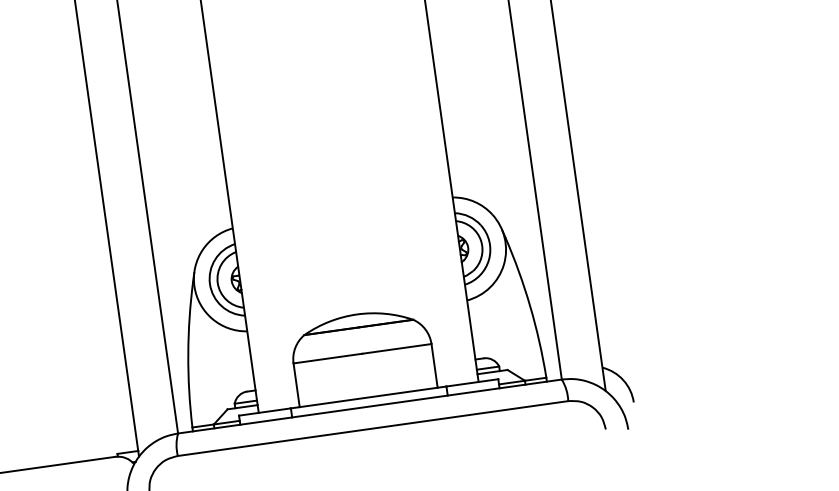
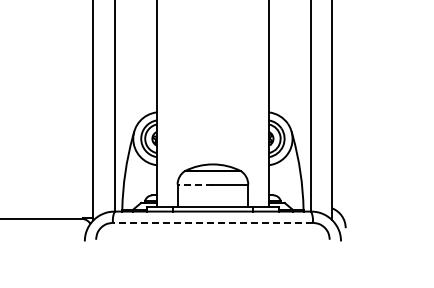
line: (328, 358) -> (195, 184), solid -> dashed
line: (372, 427) -> (212, 222), solid -> dashed

